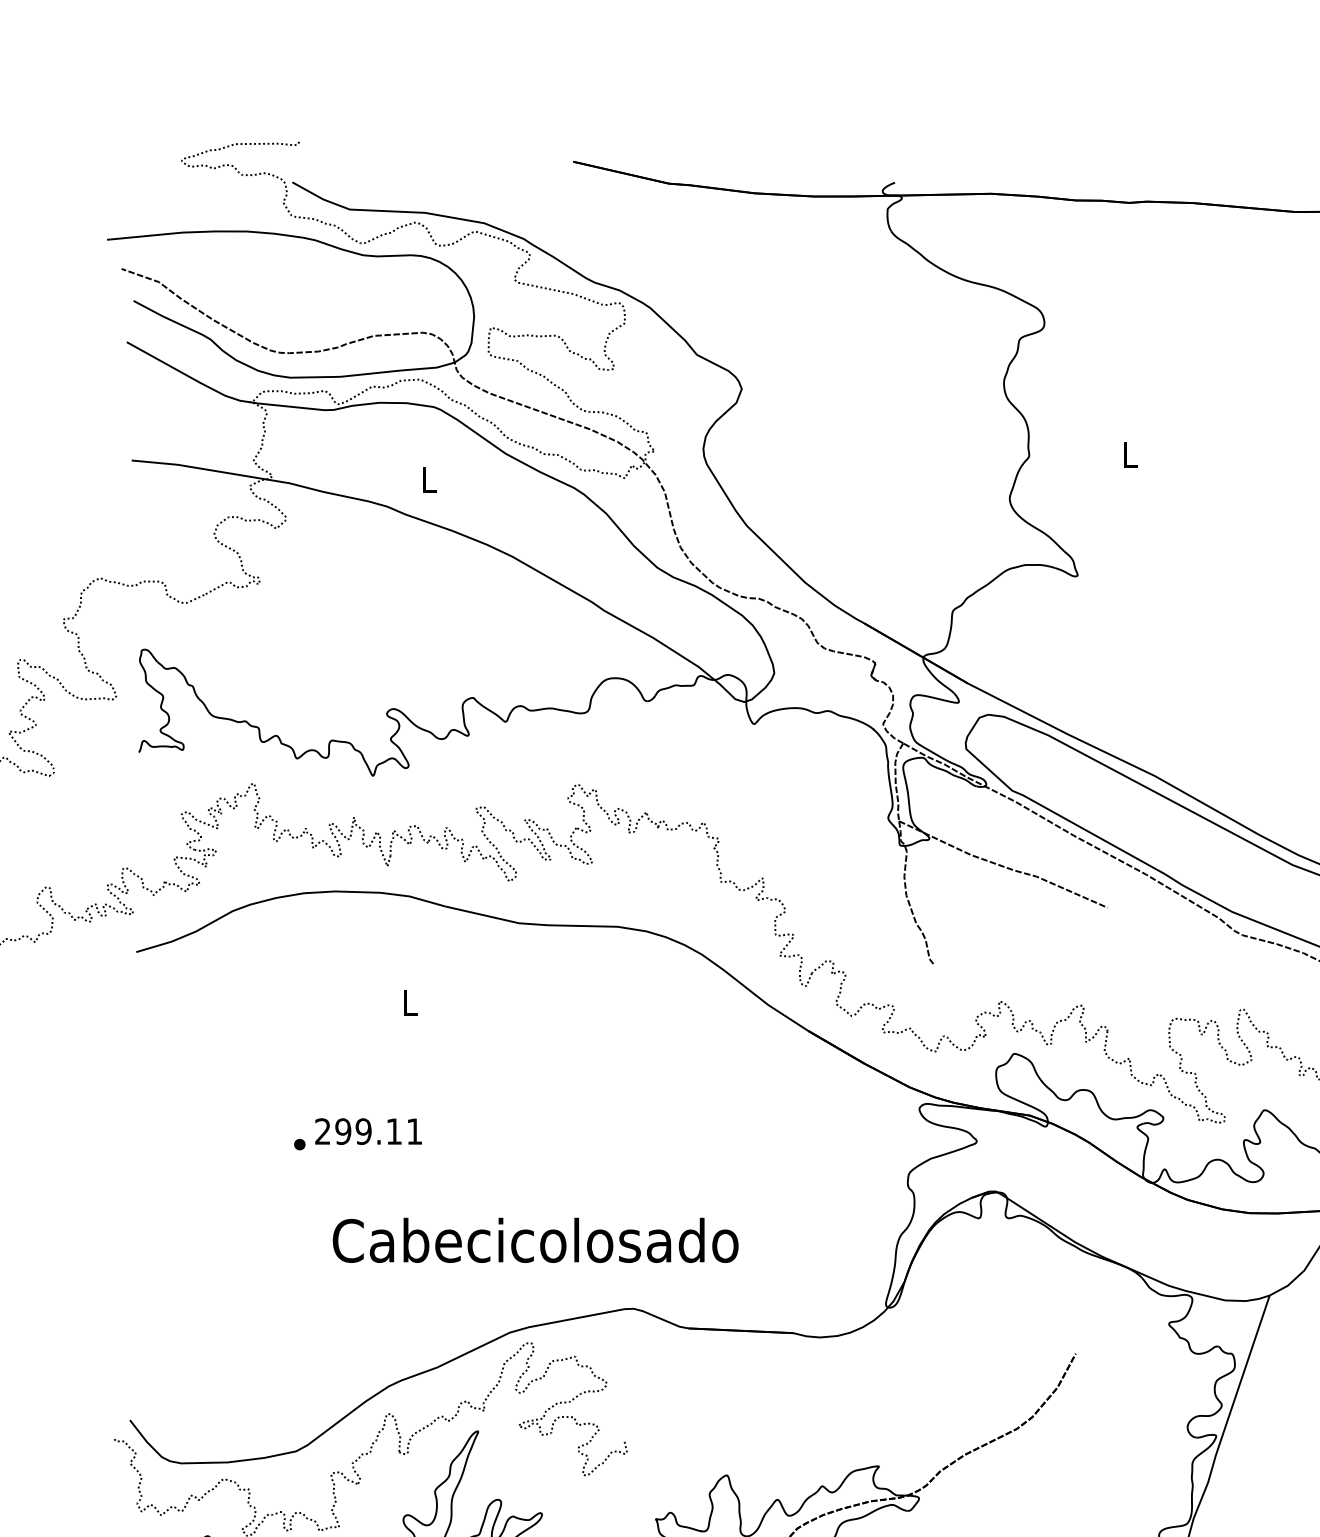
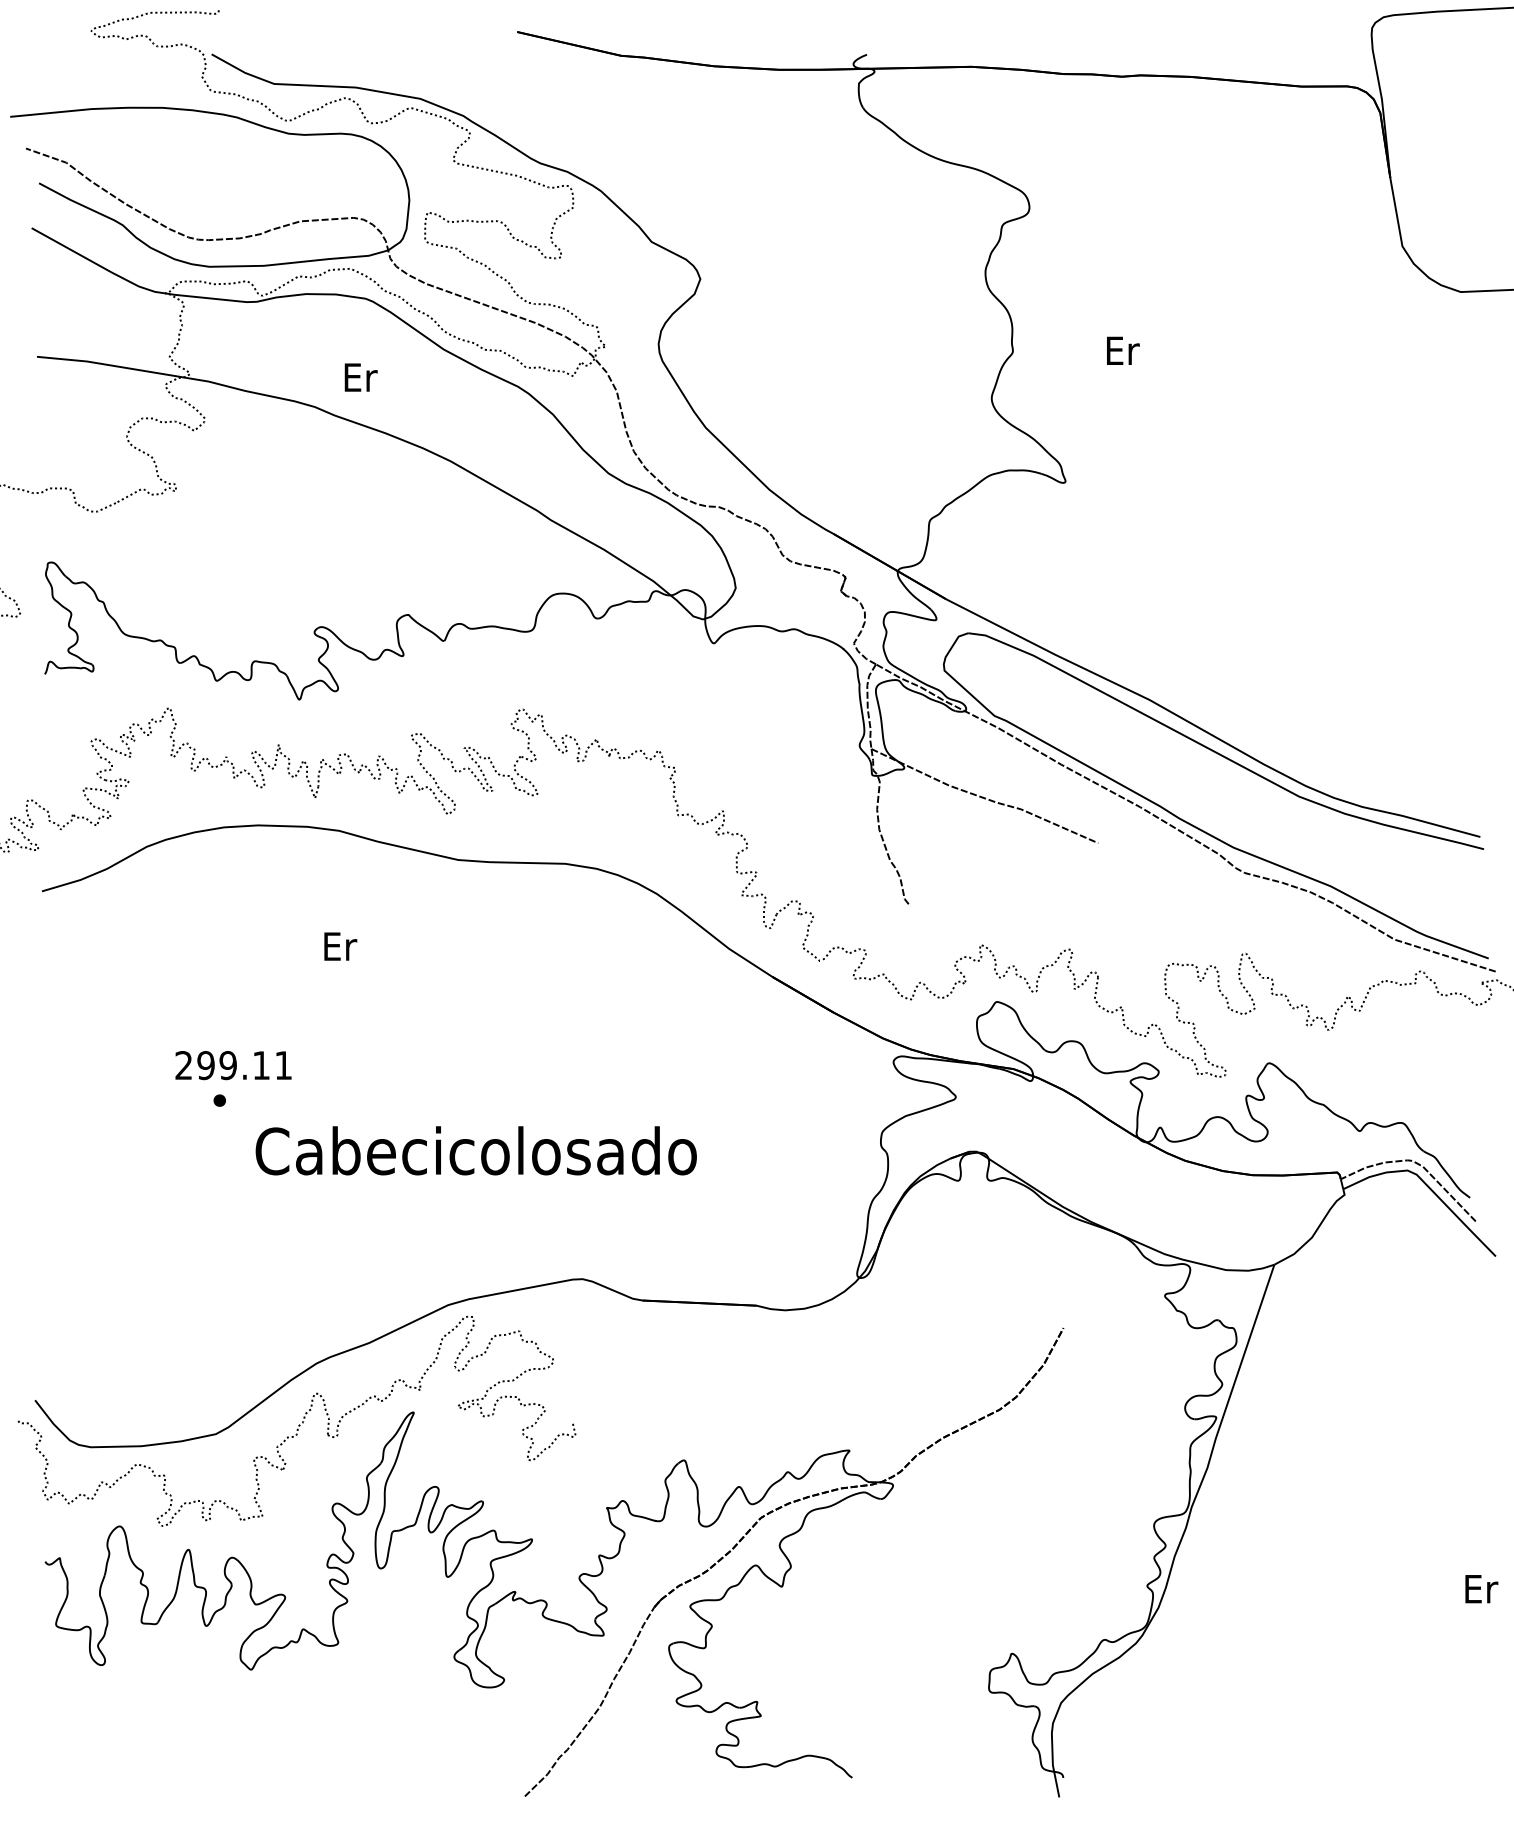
text: (1130, 454) -> (1123, 350), L -> Er
text: (429, 479) -> (360, 377), L -> Er
text: (410, 1002) -> (340, 946), L -> Er
text: (368, 1131) -> (233, 1065), moved
text: (534, 1240) -> (475, 1150), moved

